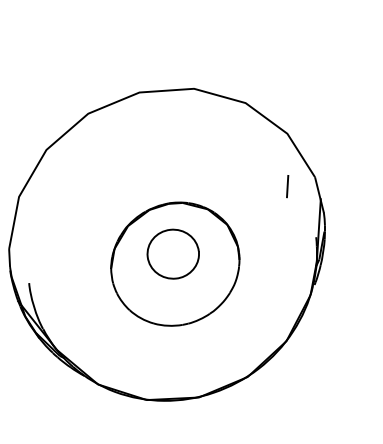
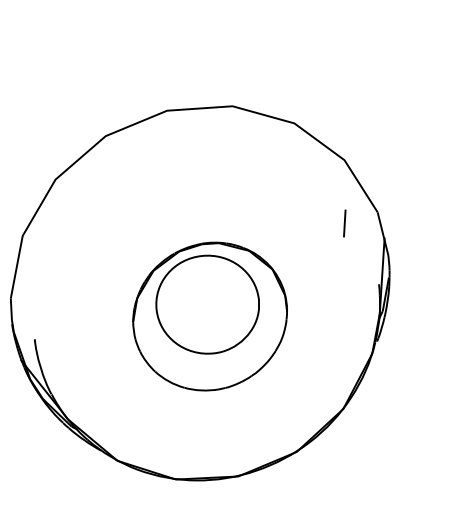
part: (173, 254) -> (207, 304), size x1.67

